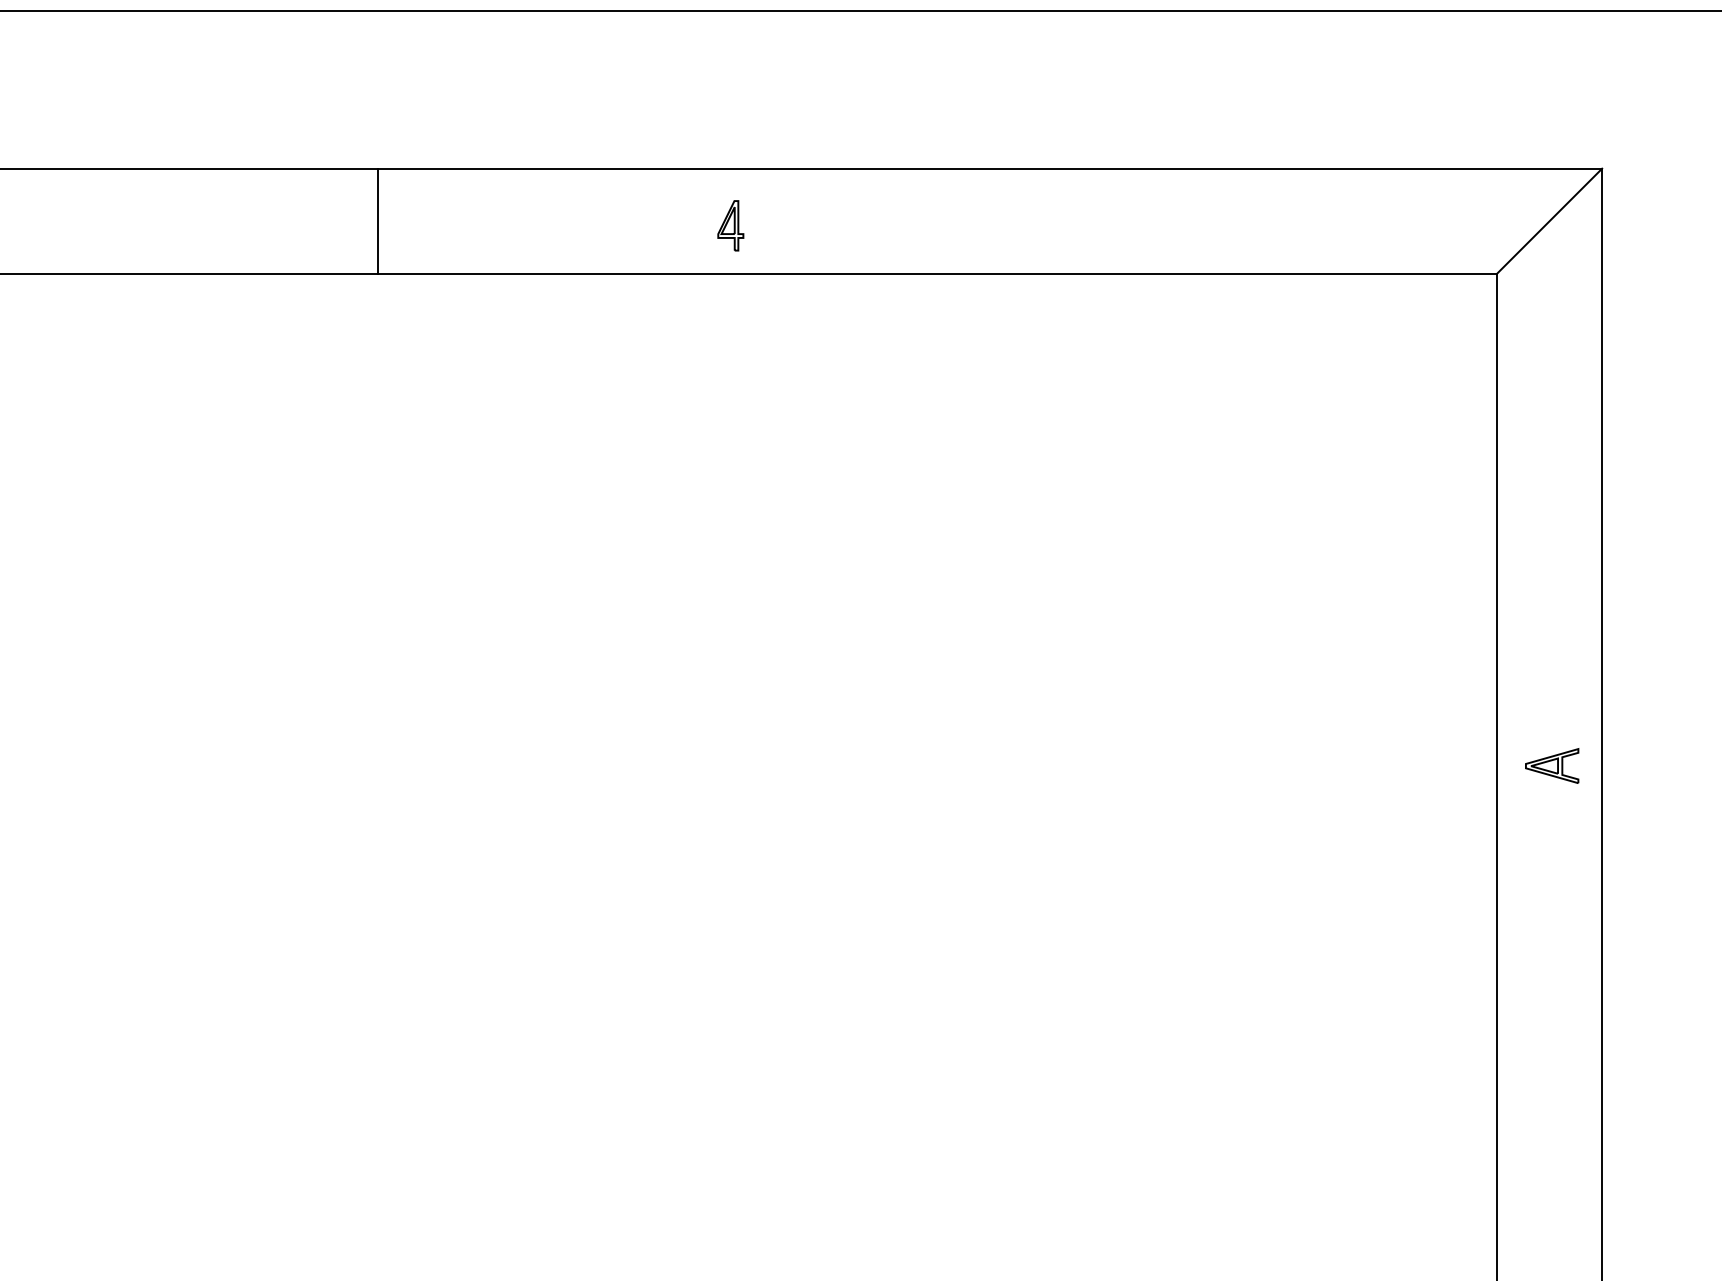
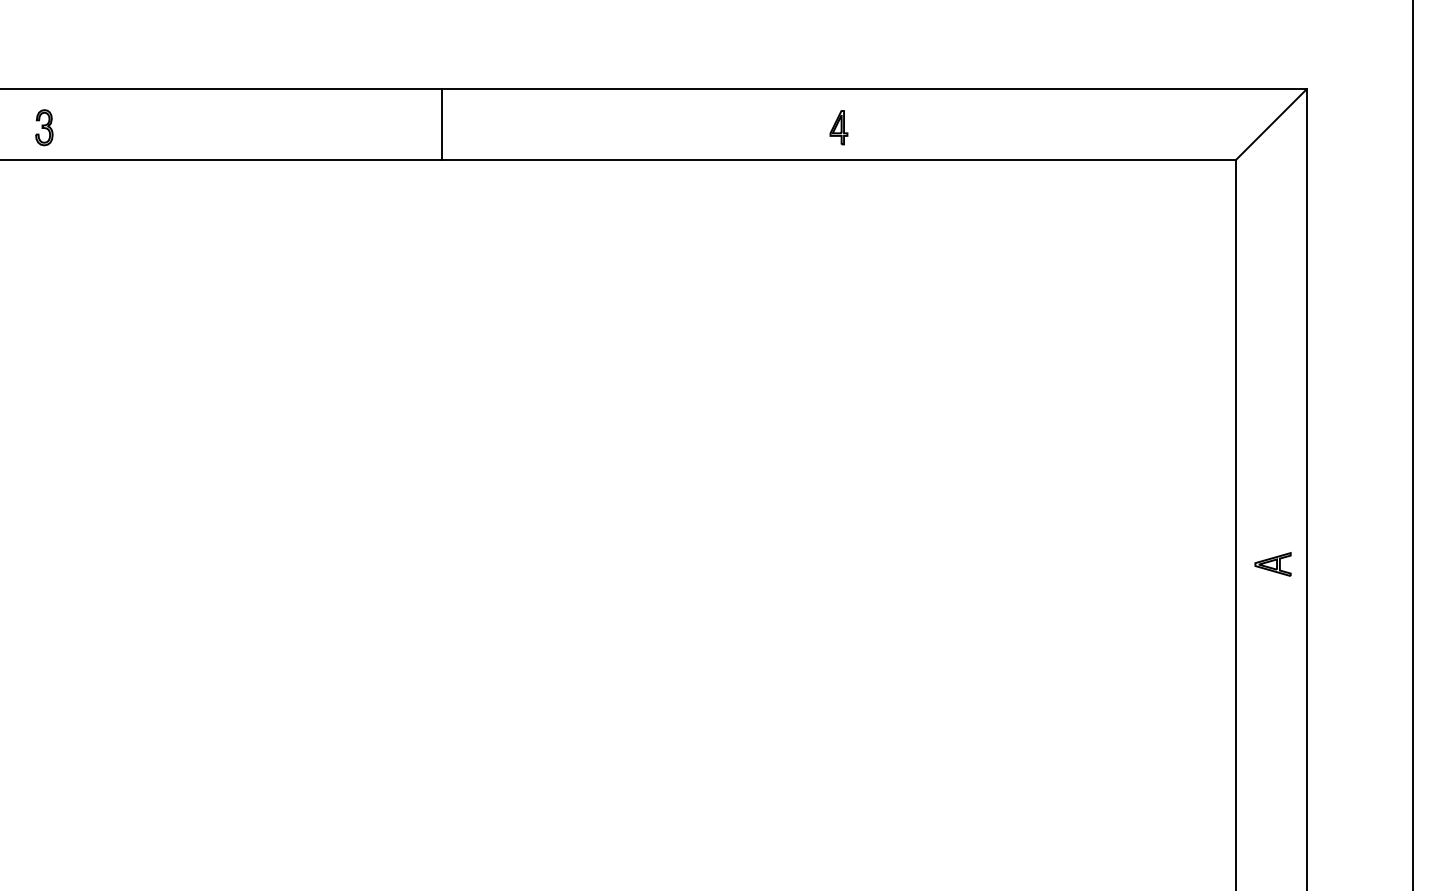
line: (378, 221) -> (441, 124), moved
part: (730, 225) -> (838, 127), moved
part: (1551, 766) -> (1272, 564), moved

